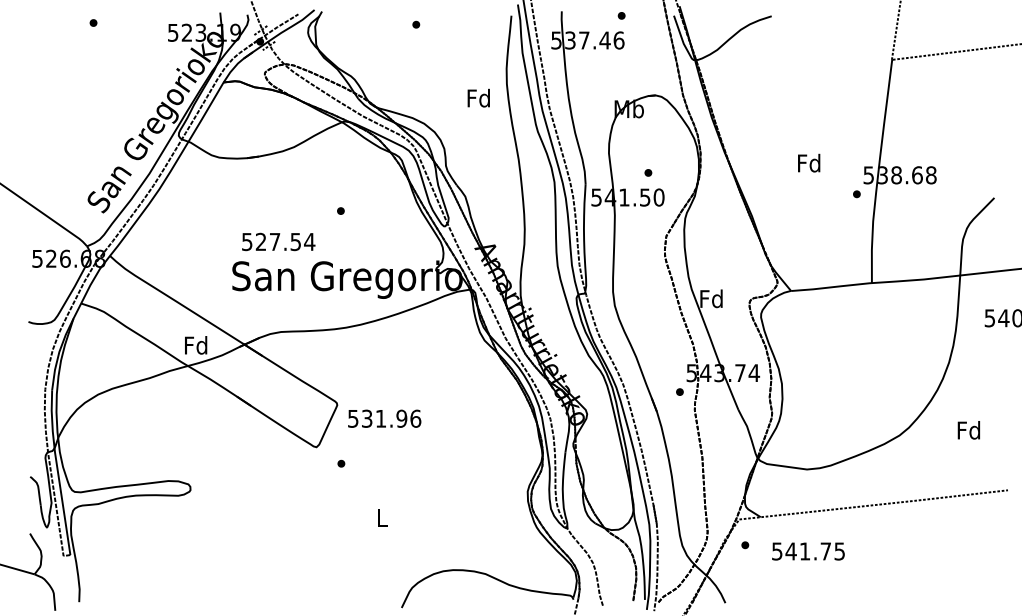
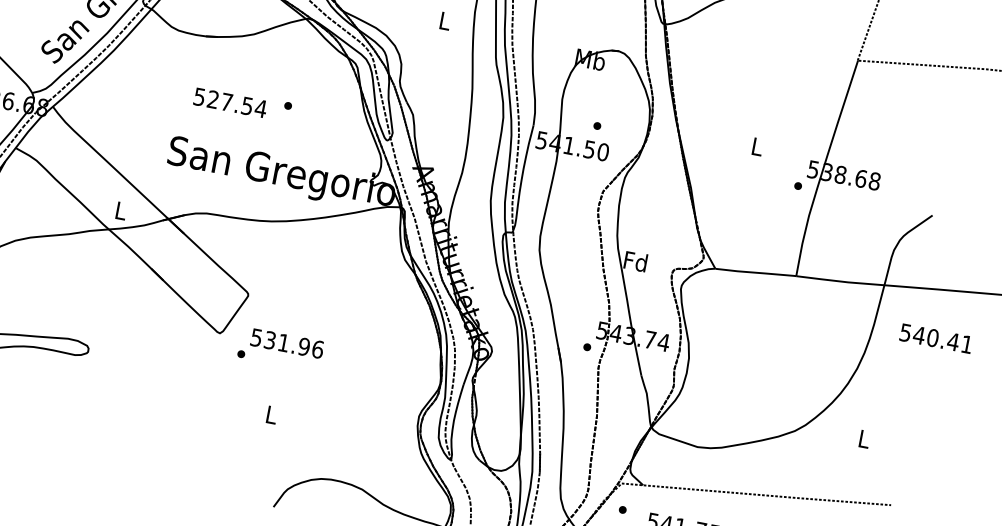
text: (478, 97) -> (444, 20), Fd -> L
text: (809, 162) -> (757, 146), Fd -> L
text: (278, 241) -> (230, 102), moved
text: (196, 345) -> (121, 210), Fd -> L
text: (384, 418) -> (287, 343), moved
text: (968, 430) -> (863, 439), Fd -> L

